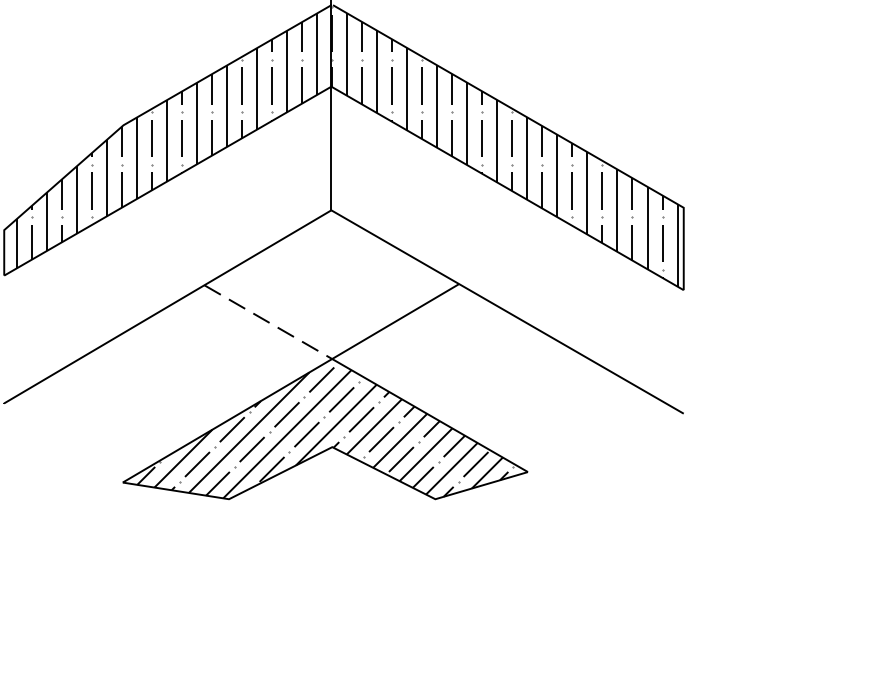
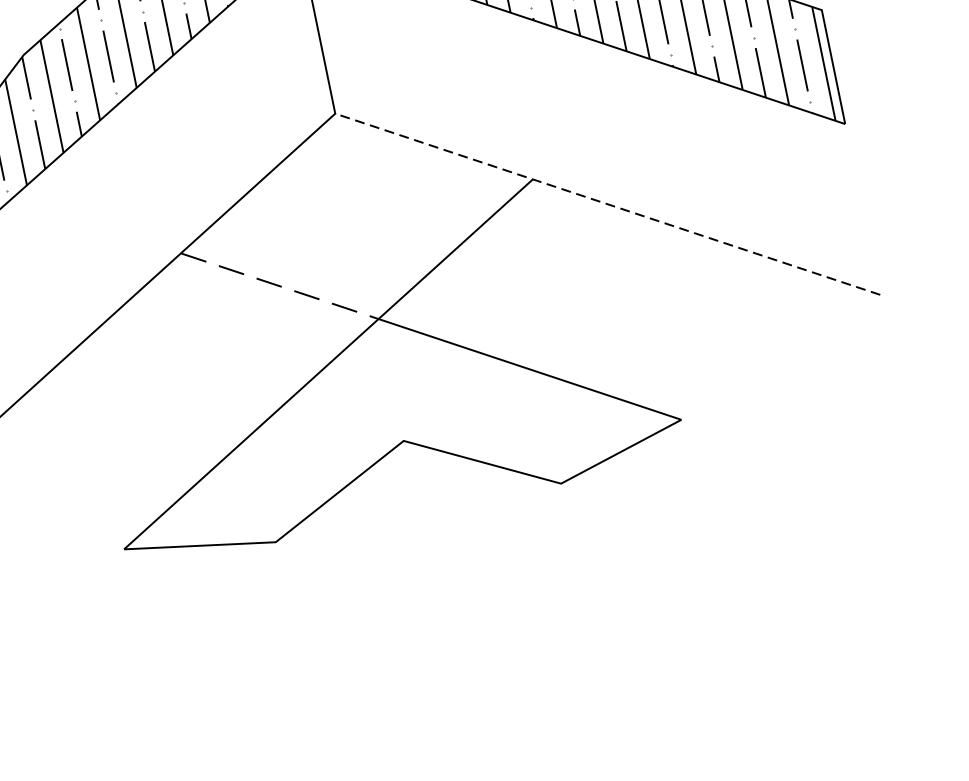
line: (507, 311) -> (607, 203), solid -> dashed
hatch: (325, 432) -> (390, 422), removed

